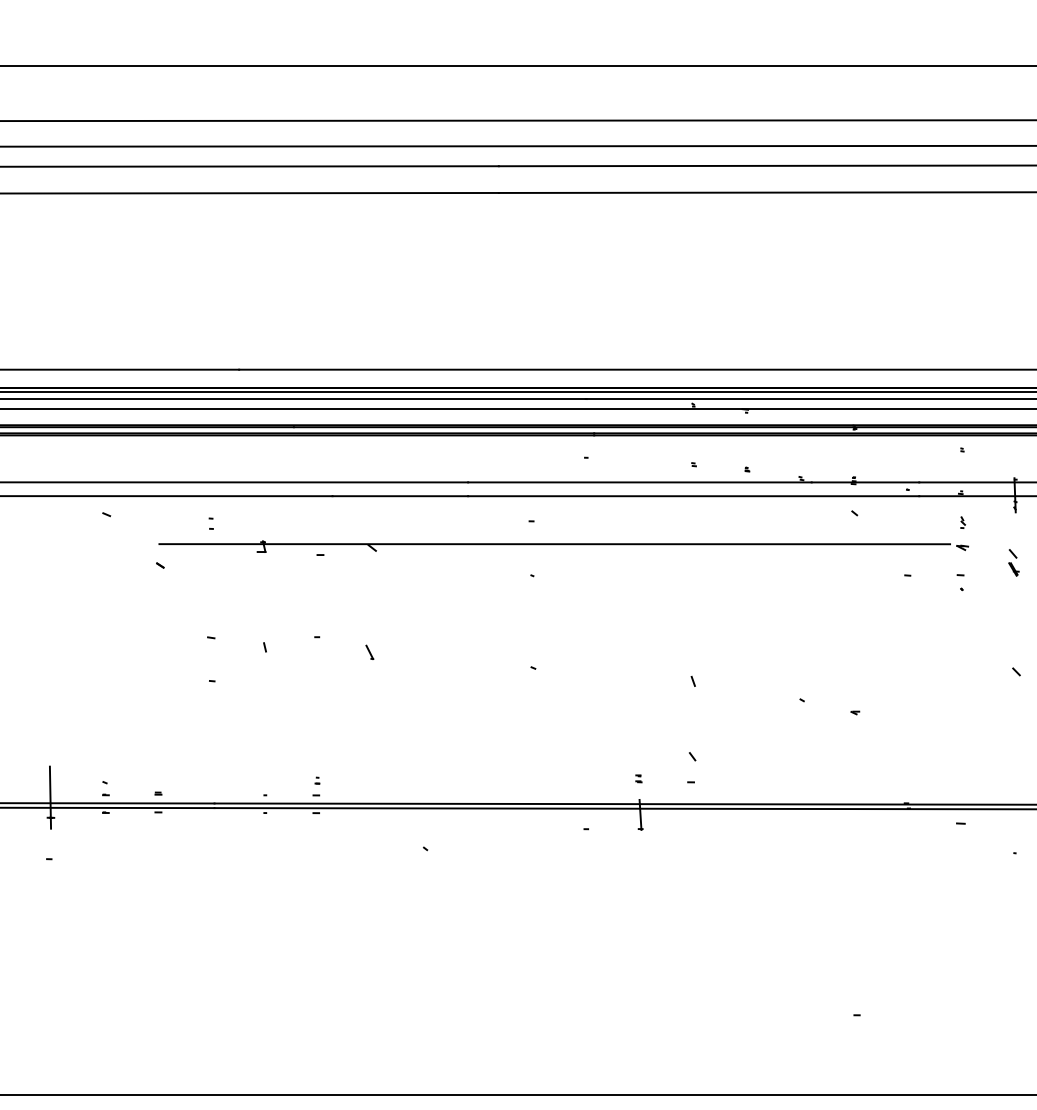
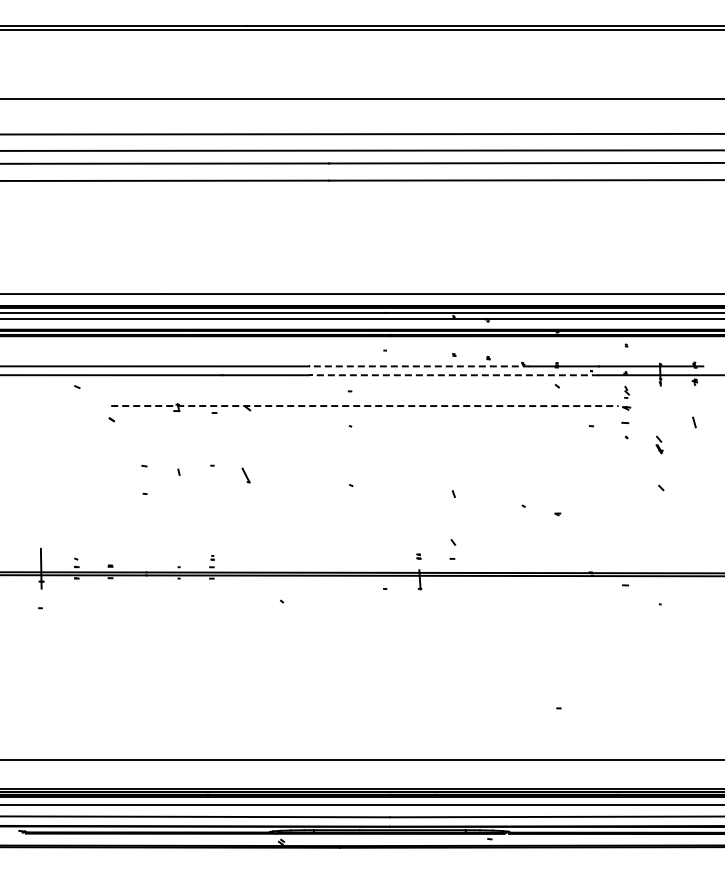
line: (639, 482) -> (419, 366), solid -> dashed
line: (694, 496) -> (454, 375), solid -> dashed
part: (962, 521) -> (626, 391), size x1.6
part: (211, 523) -> (144, 392), removed
line: (554, 544) -> (364, 406), solid -> dashed
part: (1013, 562) -> (659, 444), moved
part: (960, 582) -> (625, 430), size x1.6
part: (370, 652) -> (246, 475), size x1.6

